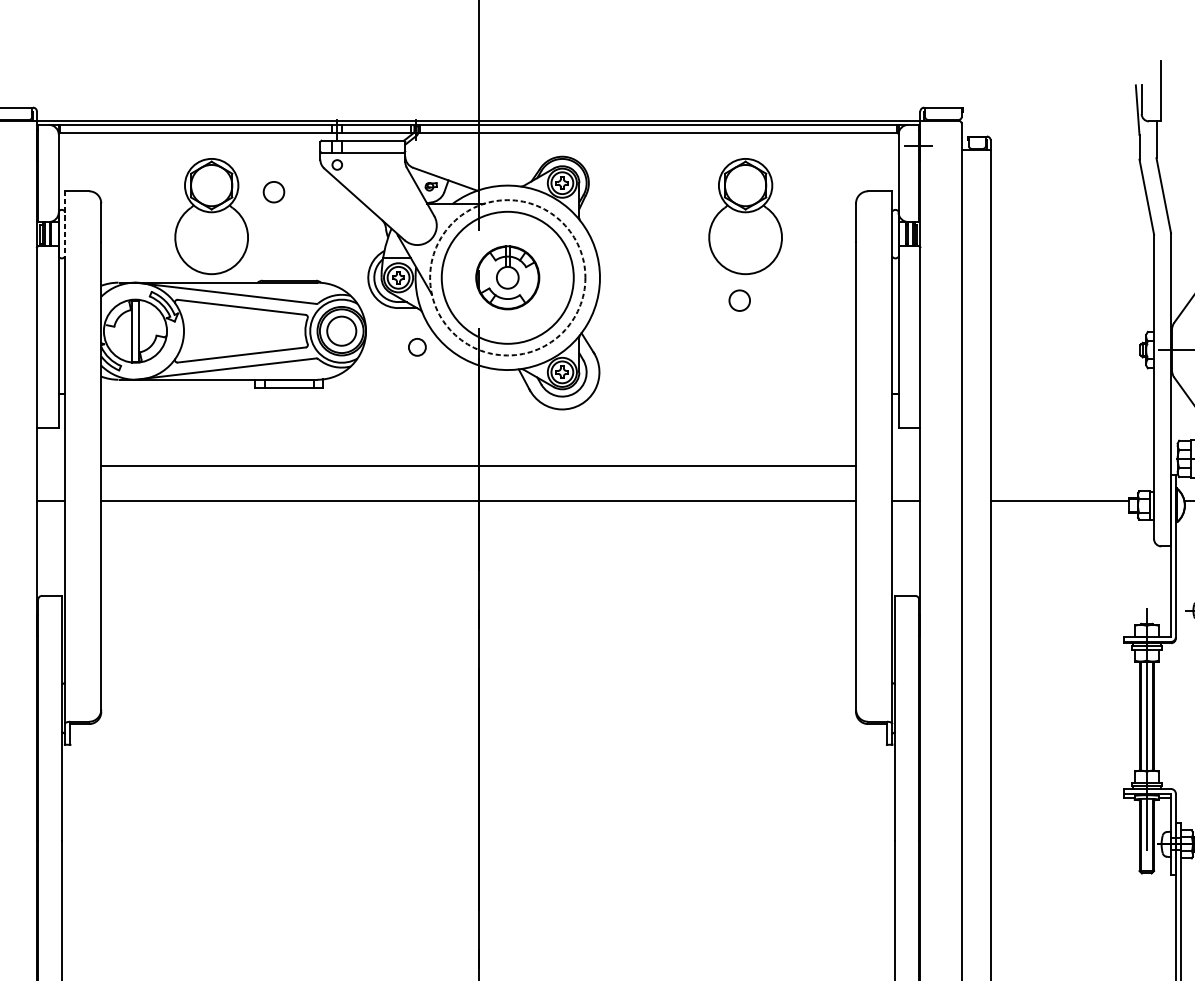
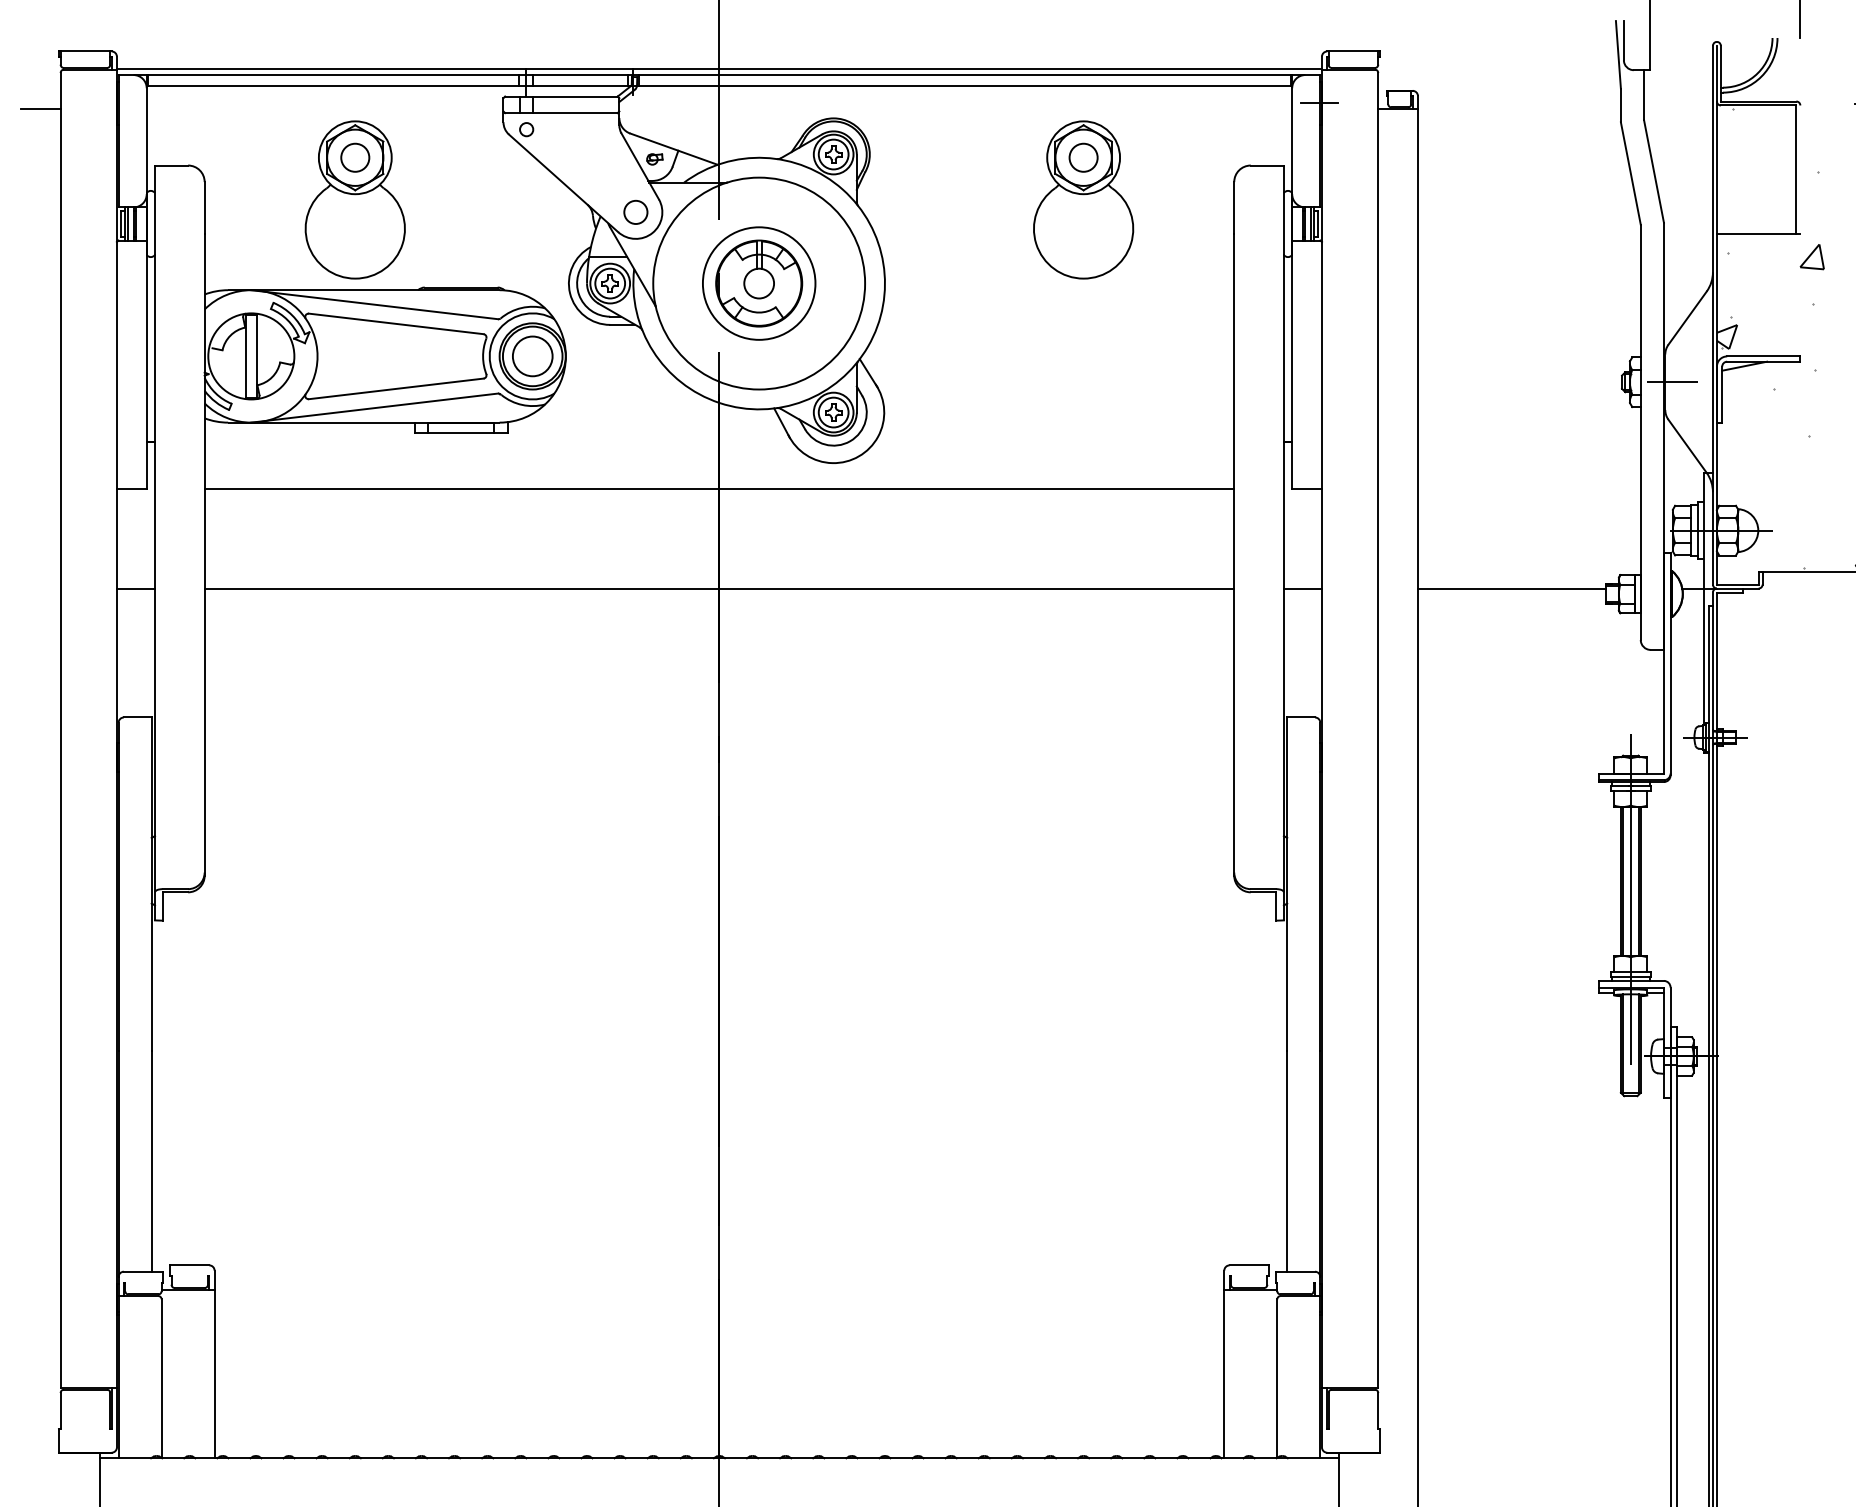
circle: (274, 191) -> (355, 157), moved
line: (65, 224) -> (155, 210), dashed -> solid
circle: (507, 277) -> (758, 283), size x0.62
circle: (508, 277) -> (759, 283), dashed -> solid
circle: (739, 300) -> (1083, 157), moved
circle: (417, 346) -> (635, 211), moved
line: (478, 465) -> (719, 488), moved

